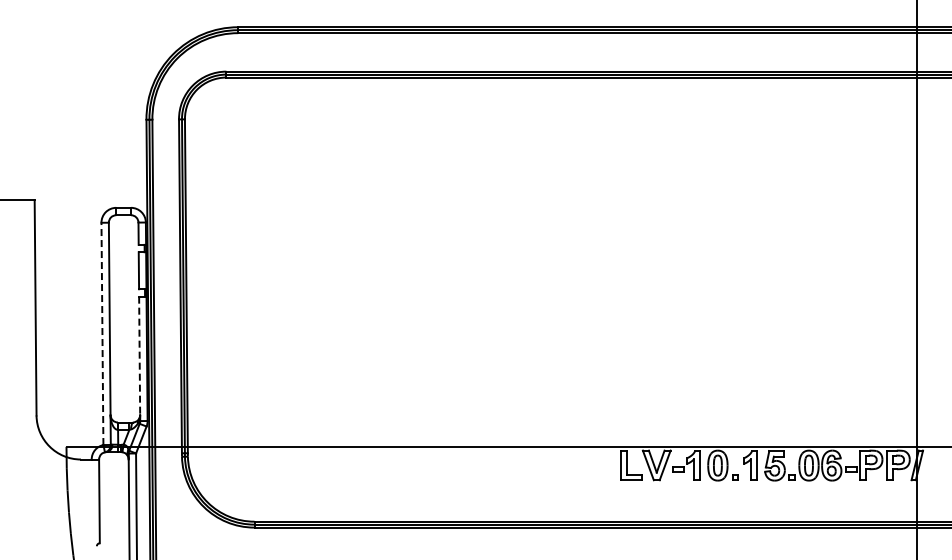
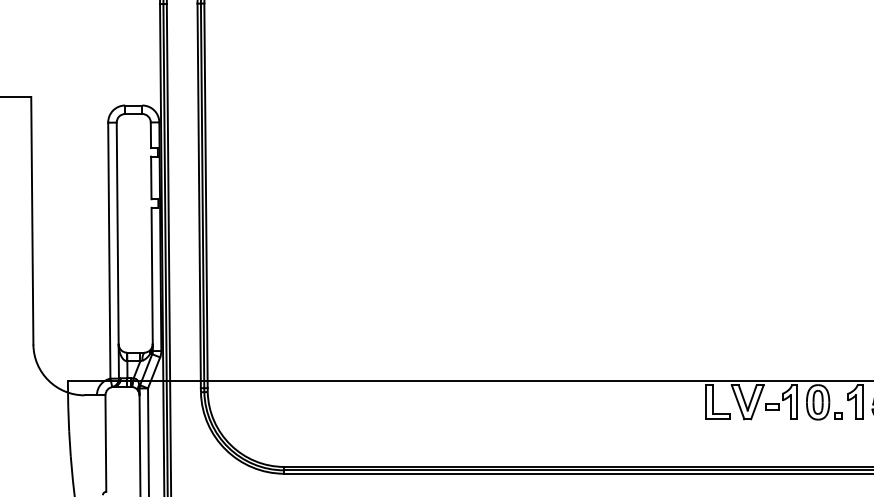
line: (102, 333) -> (109, 250), dashed -> solid
line: (139, 356) -> (151, 276), dashed -> solid

